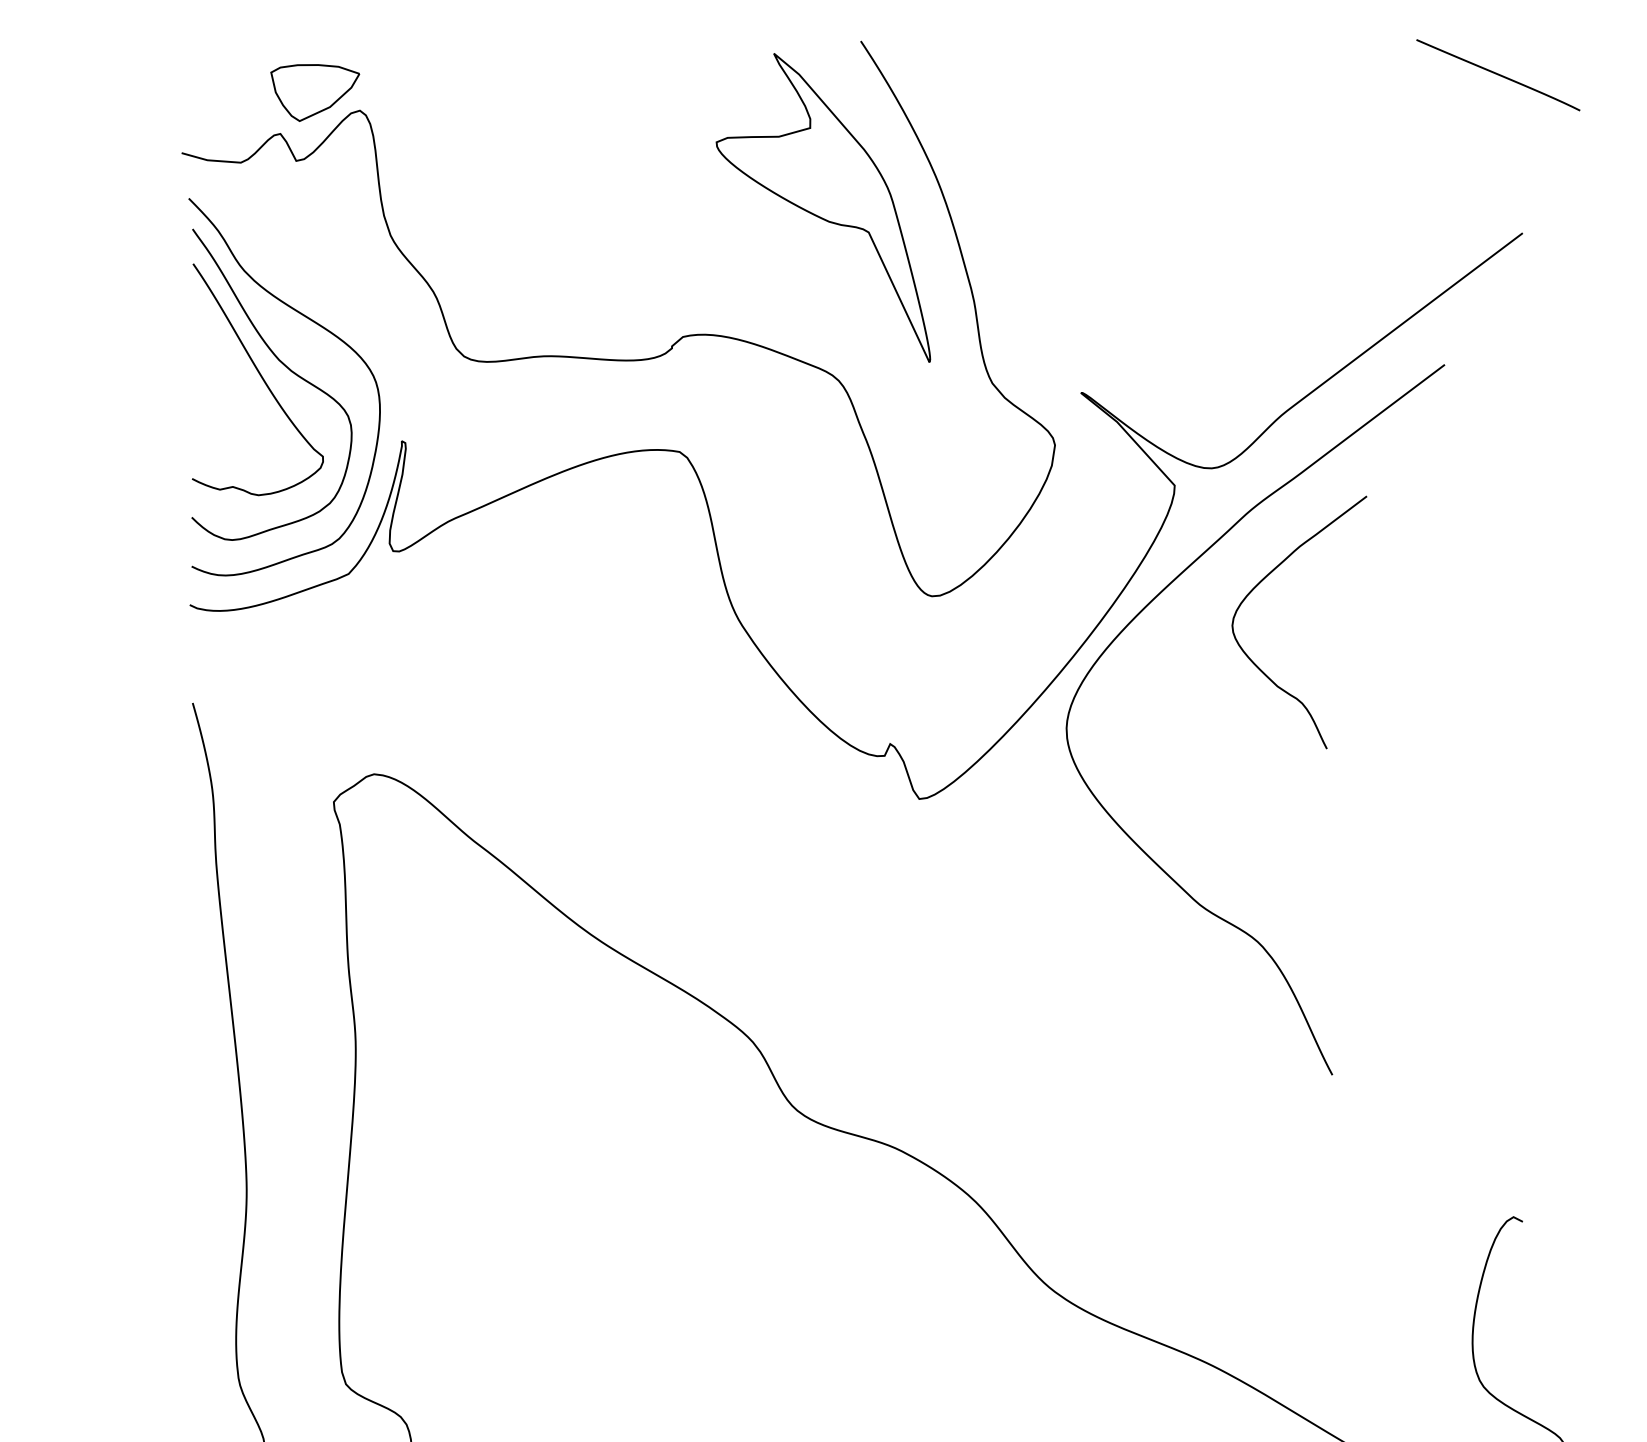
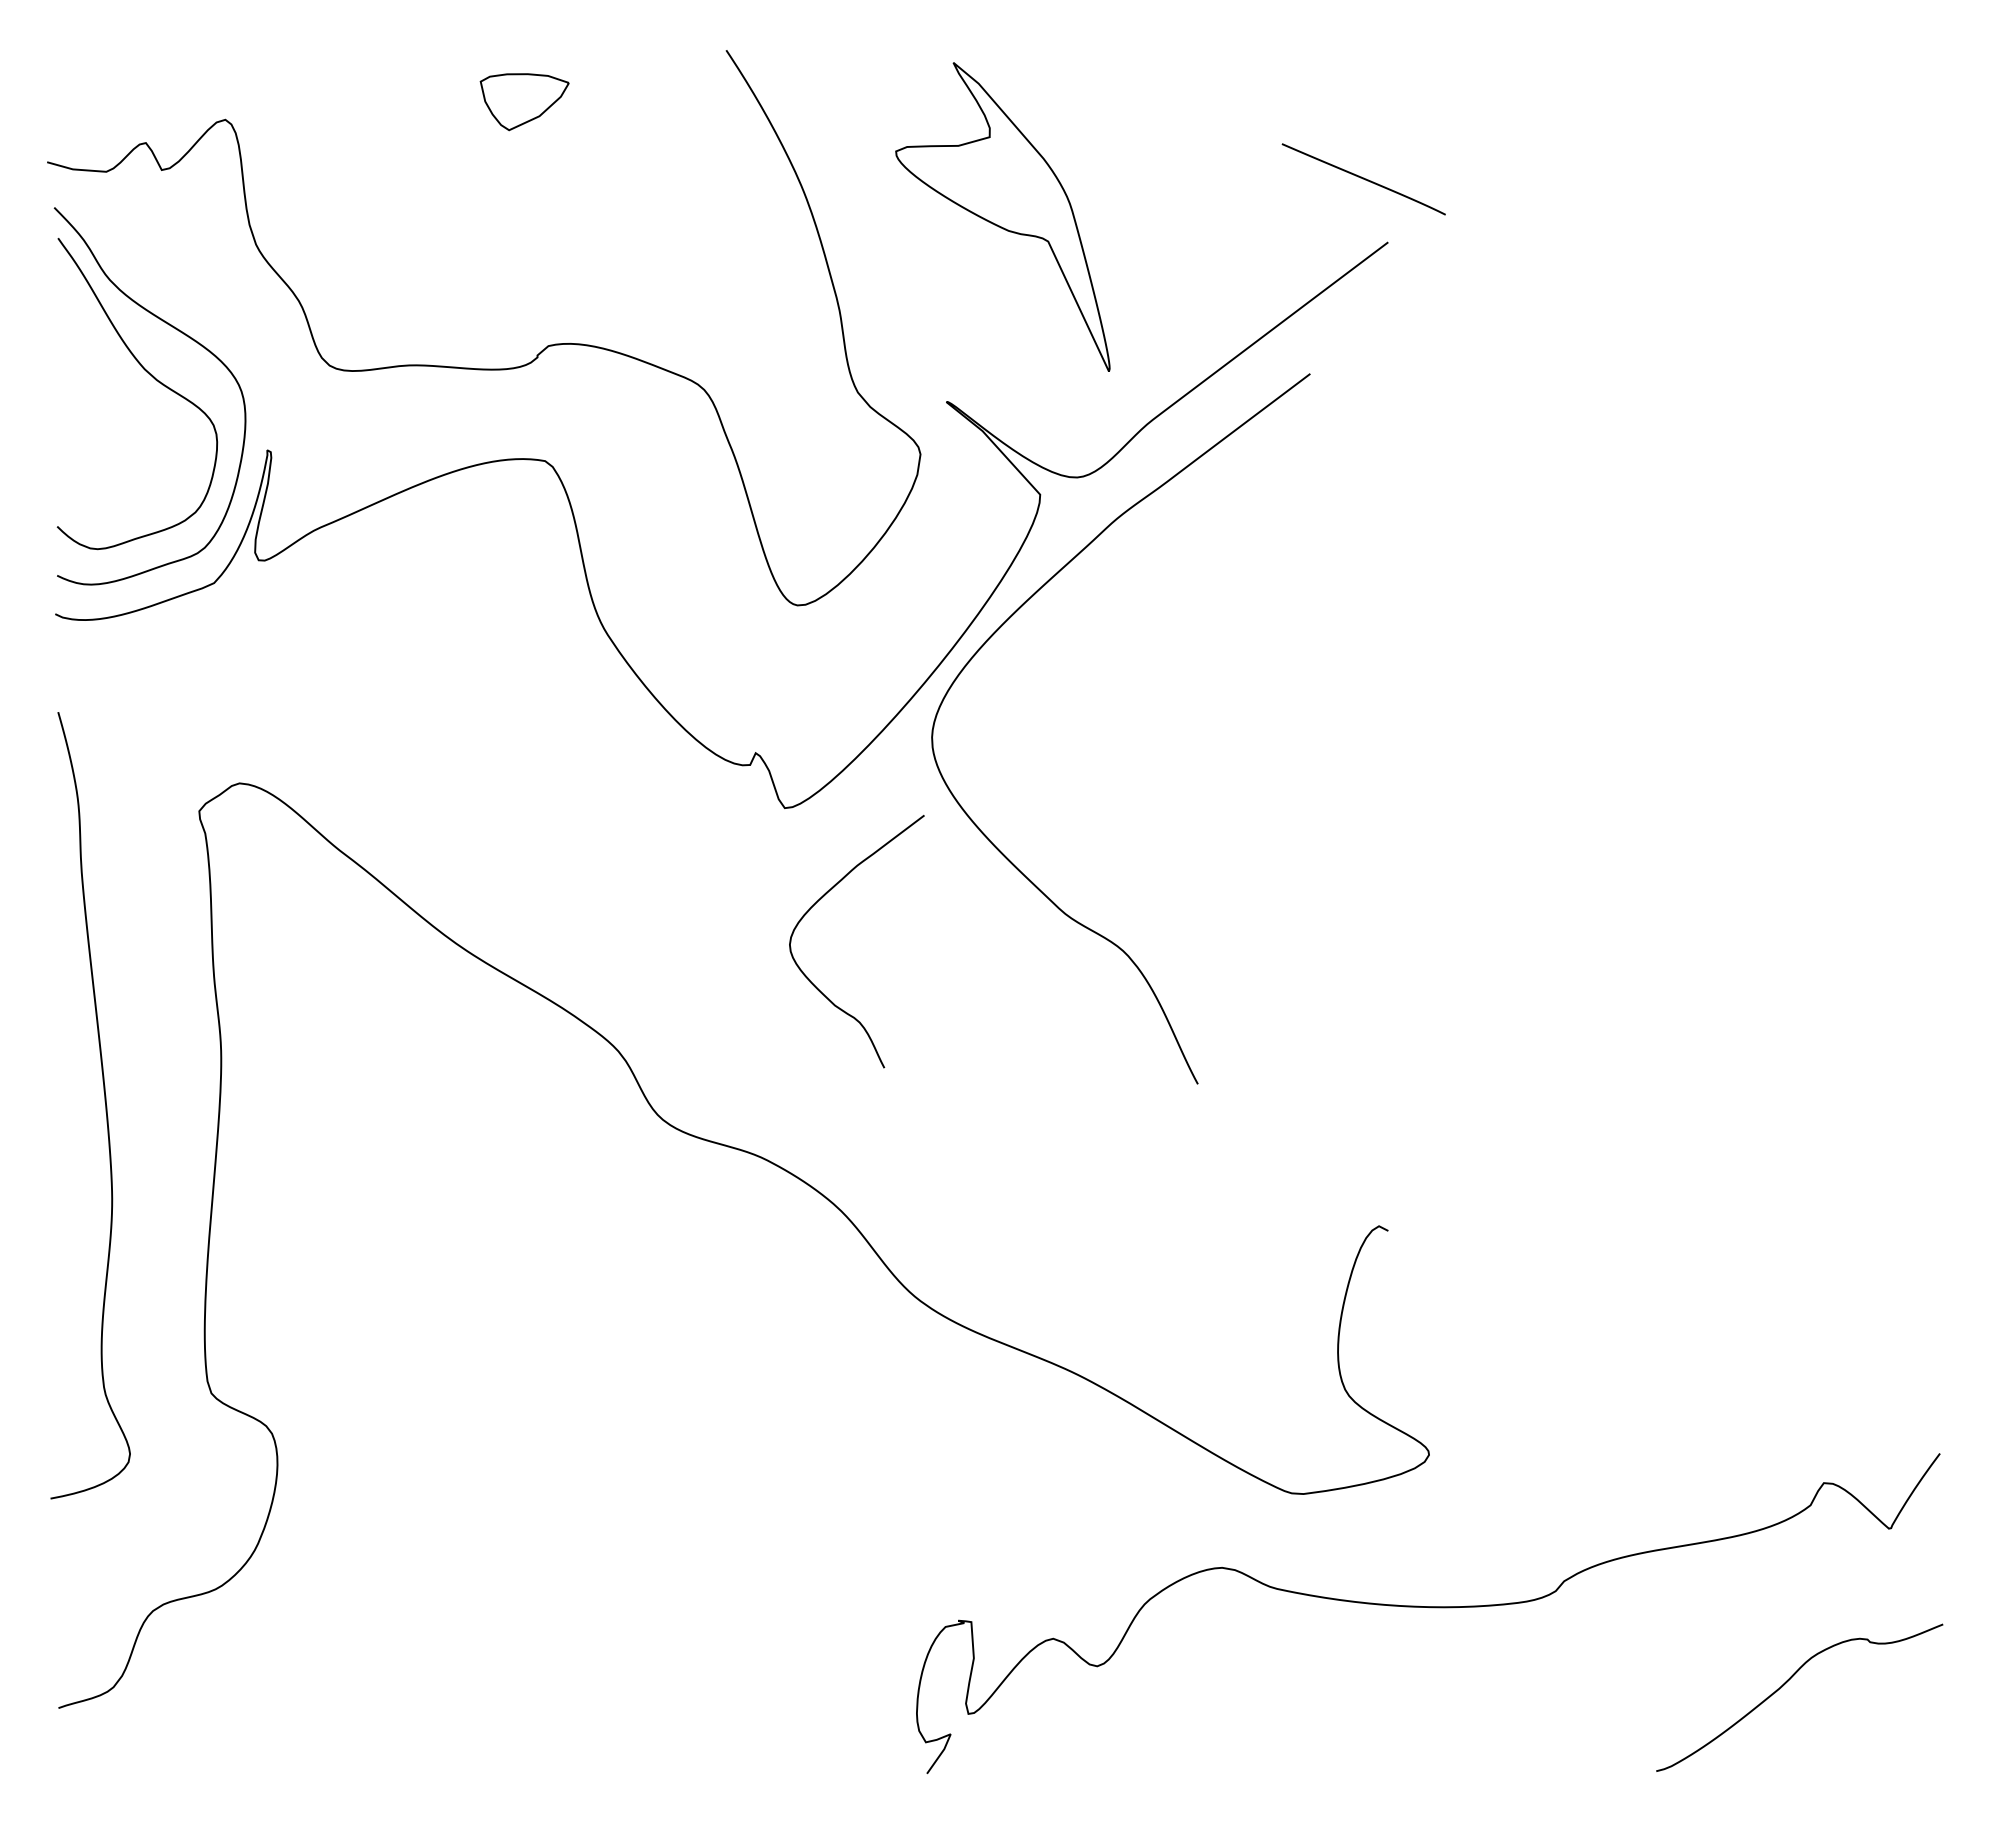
curve: (1498, 75) -> (1363, 179), moved
part: (315, 93) -> (524, 102), moved
part: (823, 207) -> (1002, 216), moved
curve: (260, 376) -> (125, 385), removed
curve: (1264, 580) -> (821, 899), moved

